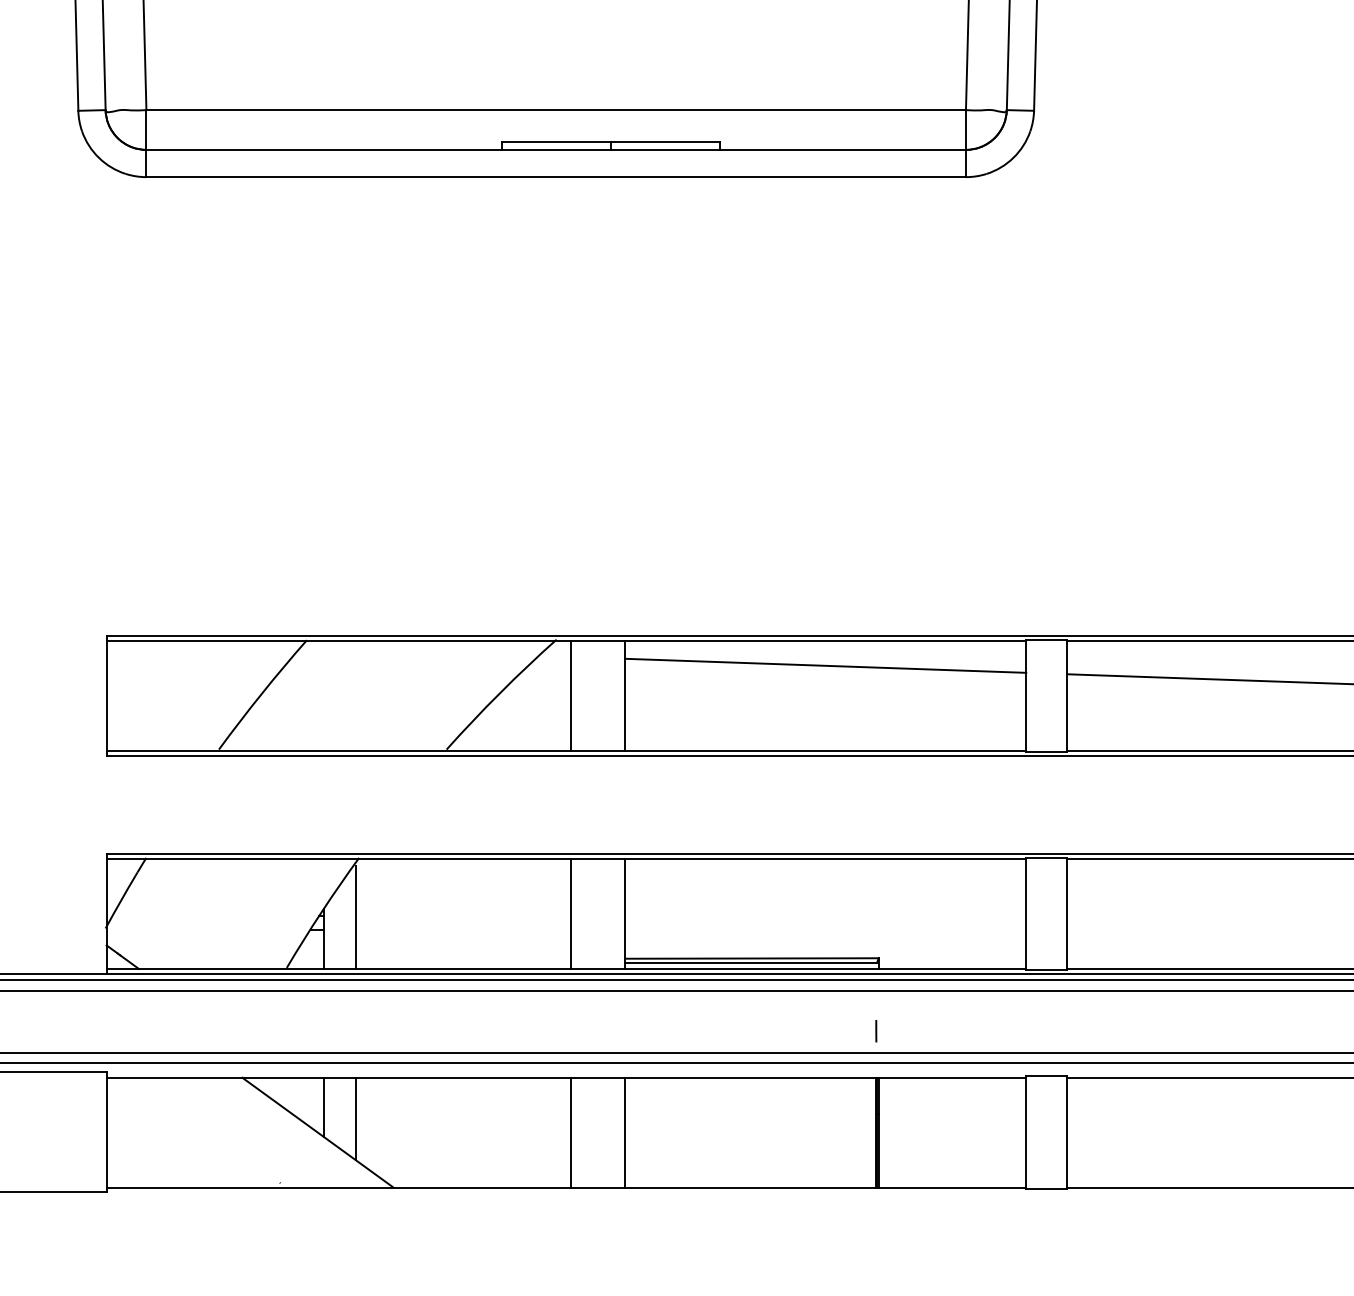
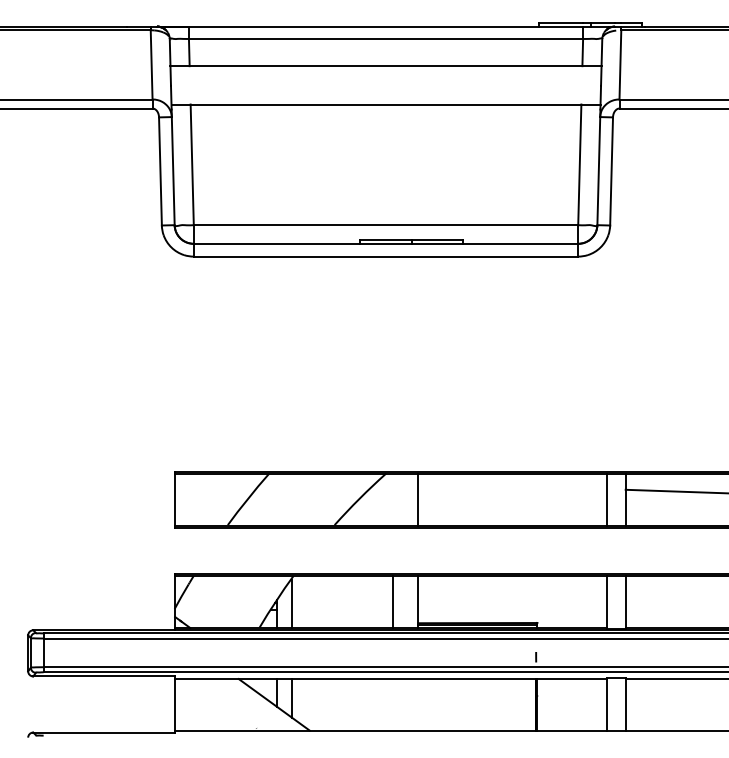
line: (825, 665) -> (512, 485), removed
line: (570, 694) -> (392, 499), removed
line: (570, 1131) -> (392, 704), removed
line: (625, 1131) -> (418, 704), removed

